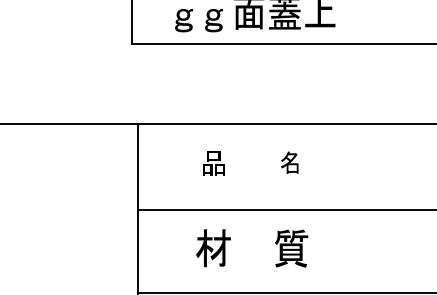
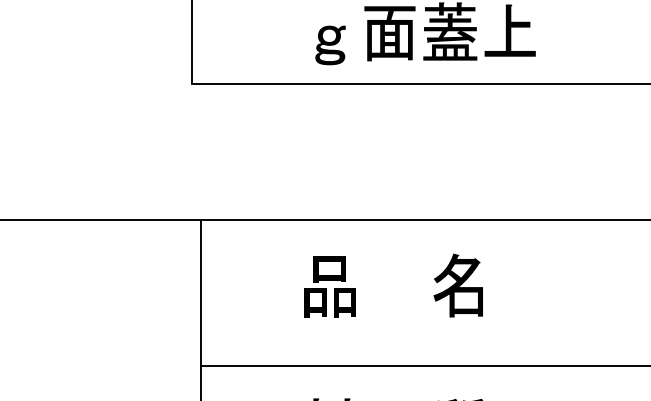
part: (183, 20) -> (278, 45), removed
part: (289, 162) -> (458, 285), size x1.67
part: (213, 163) -> (329, 287), size x1.43

